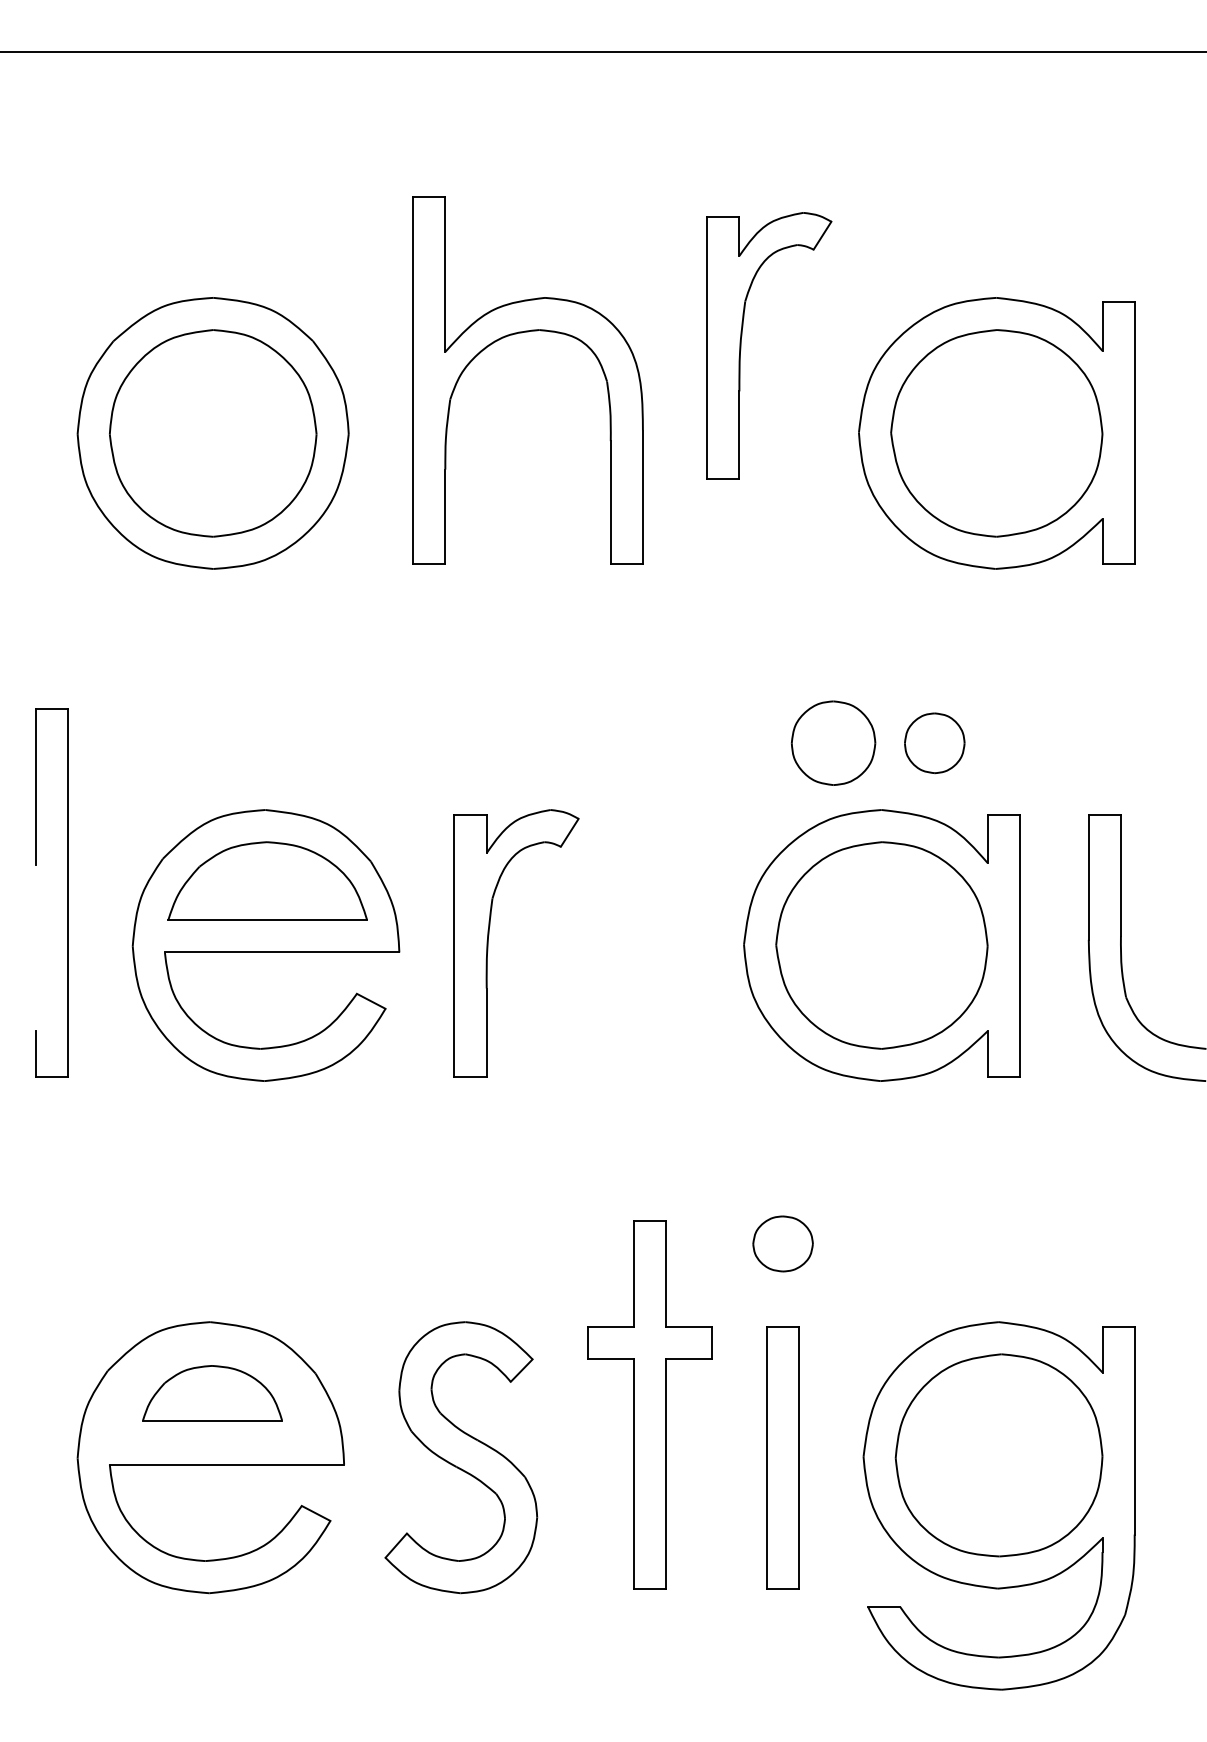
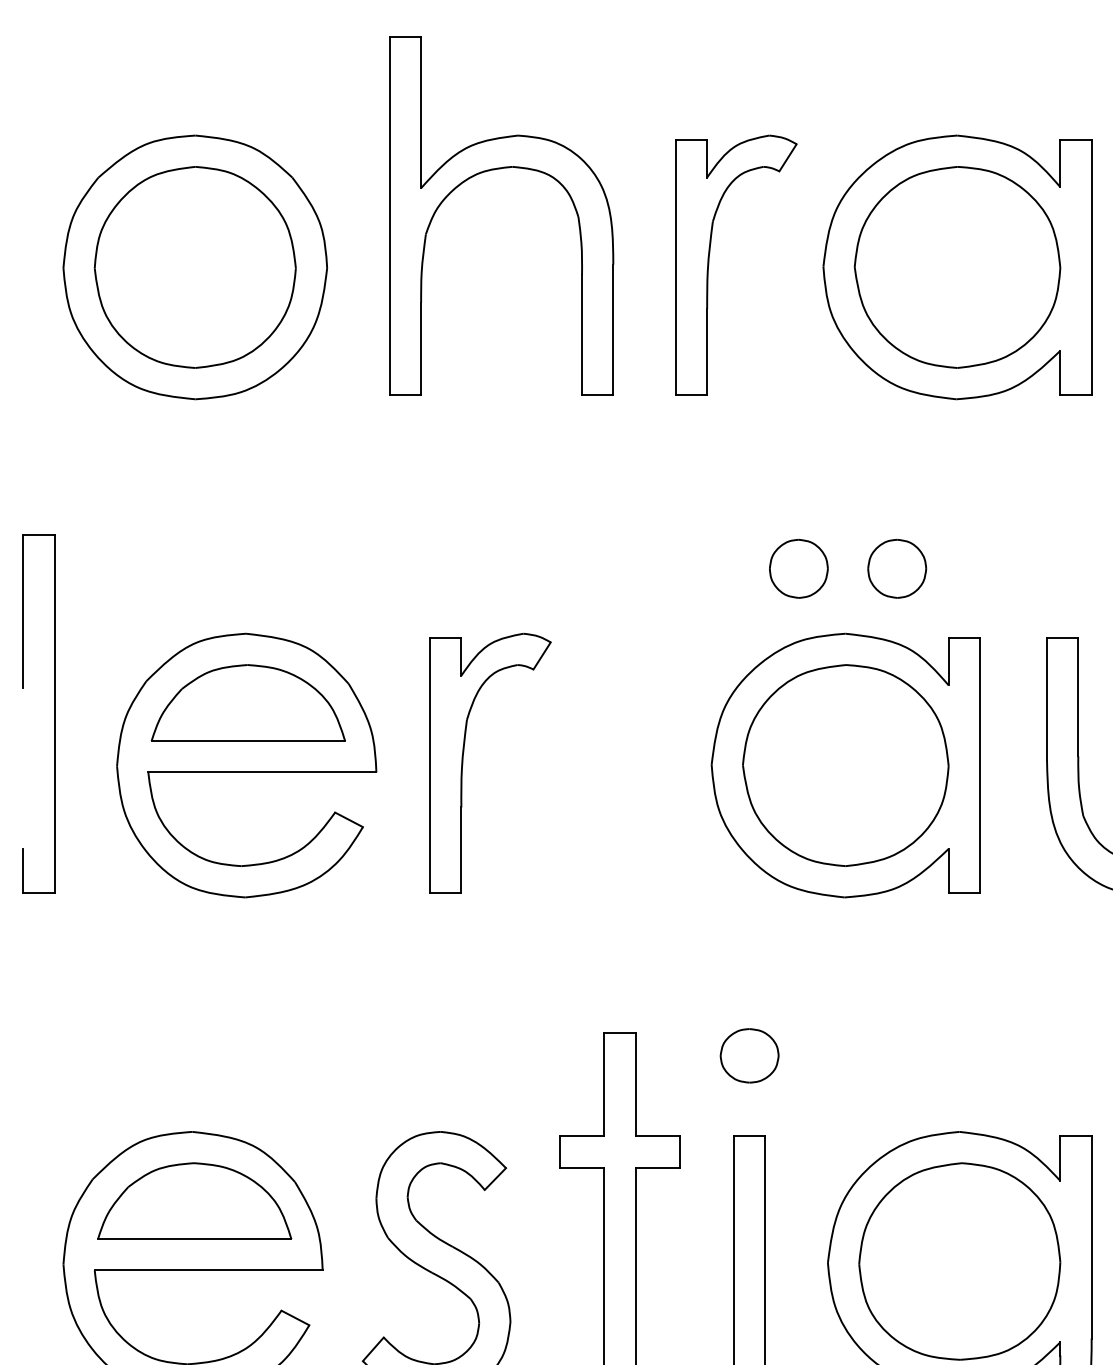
part: (741, 345) -> (709, 264), moved
part: (833, 743) -> (798, 569), size x0.71
part: (212, 1392) -> (194, 1200), size x1.43

